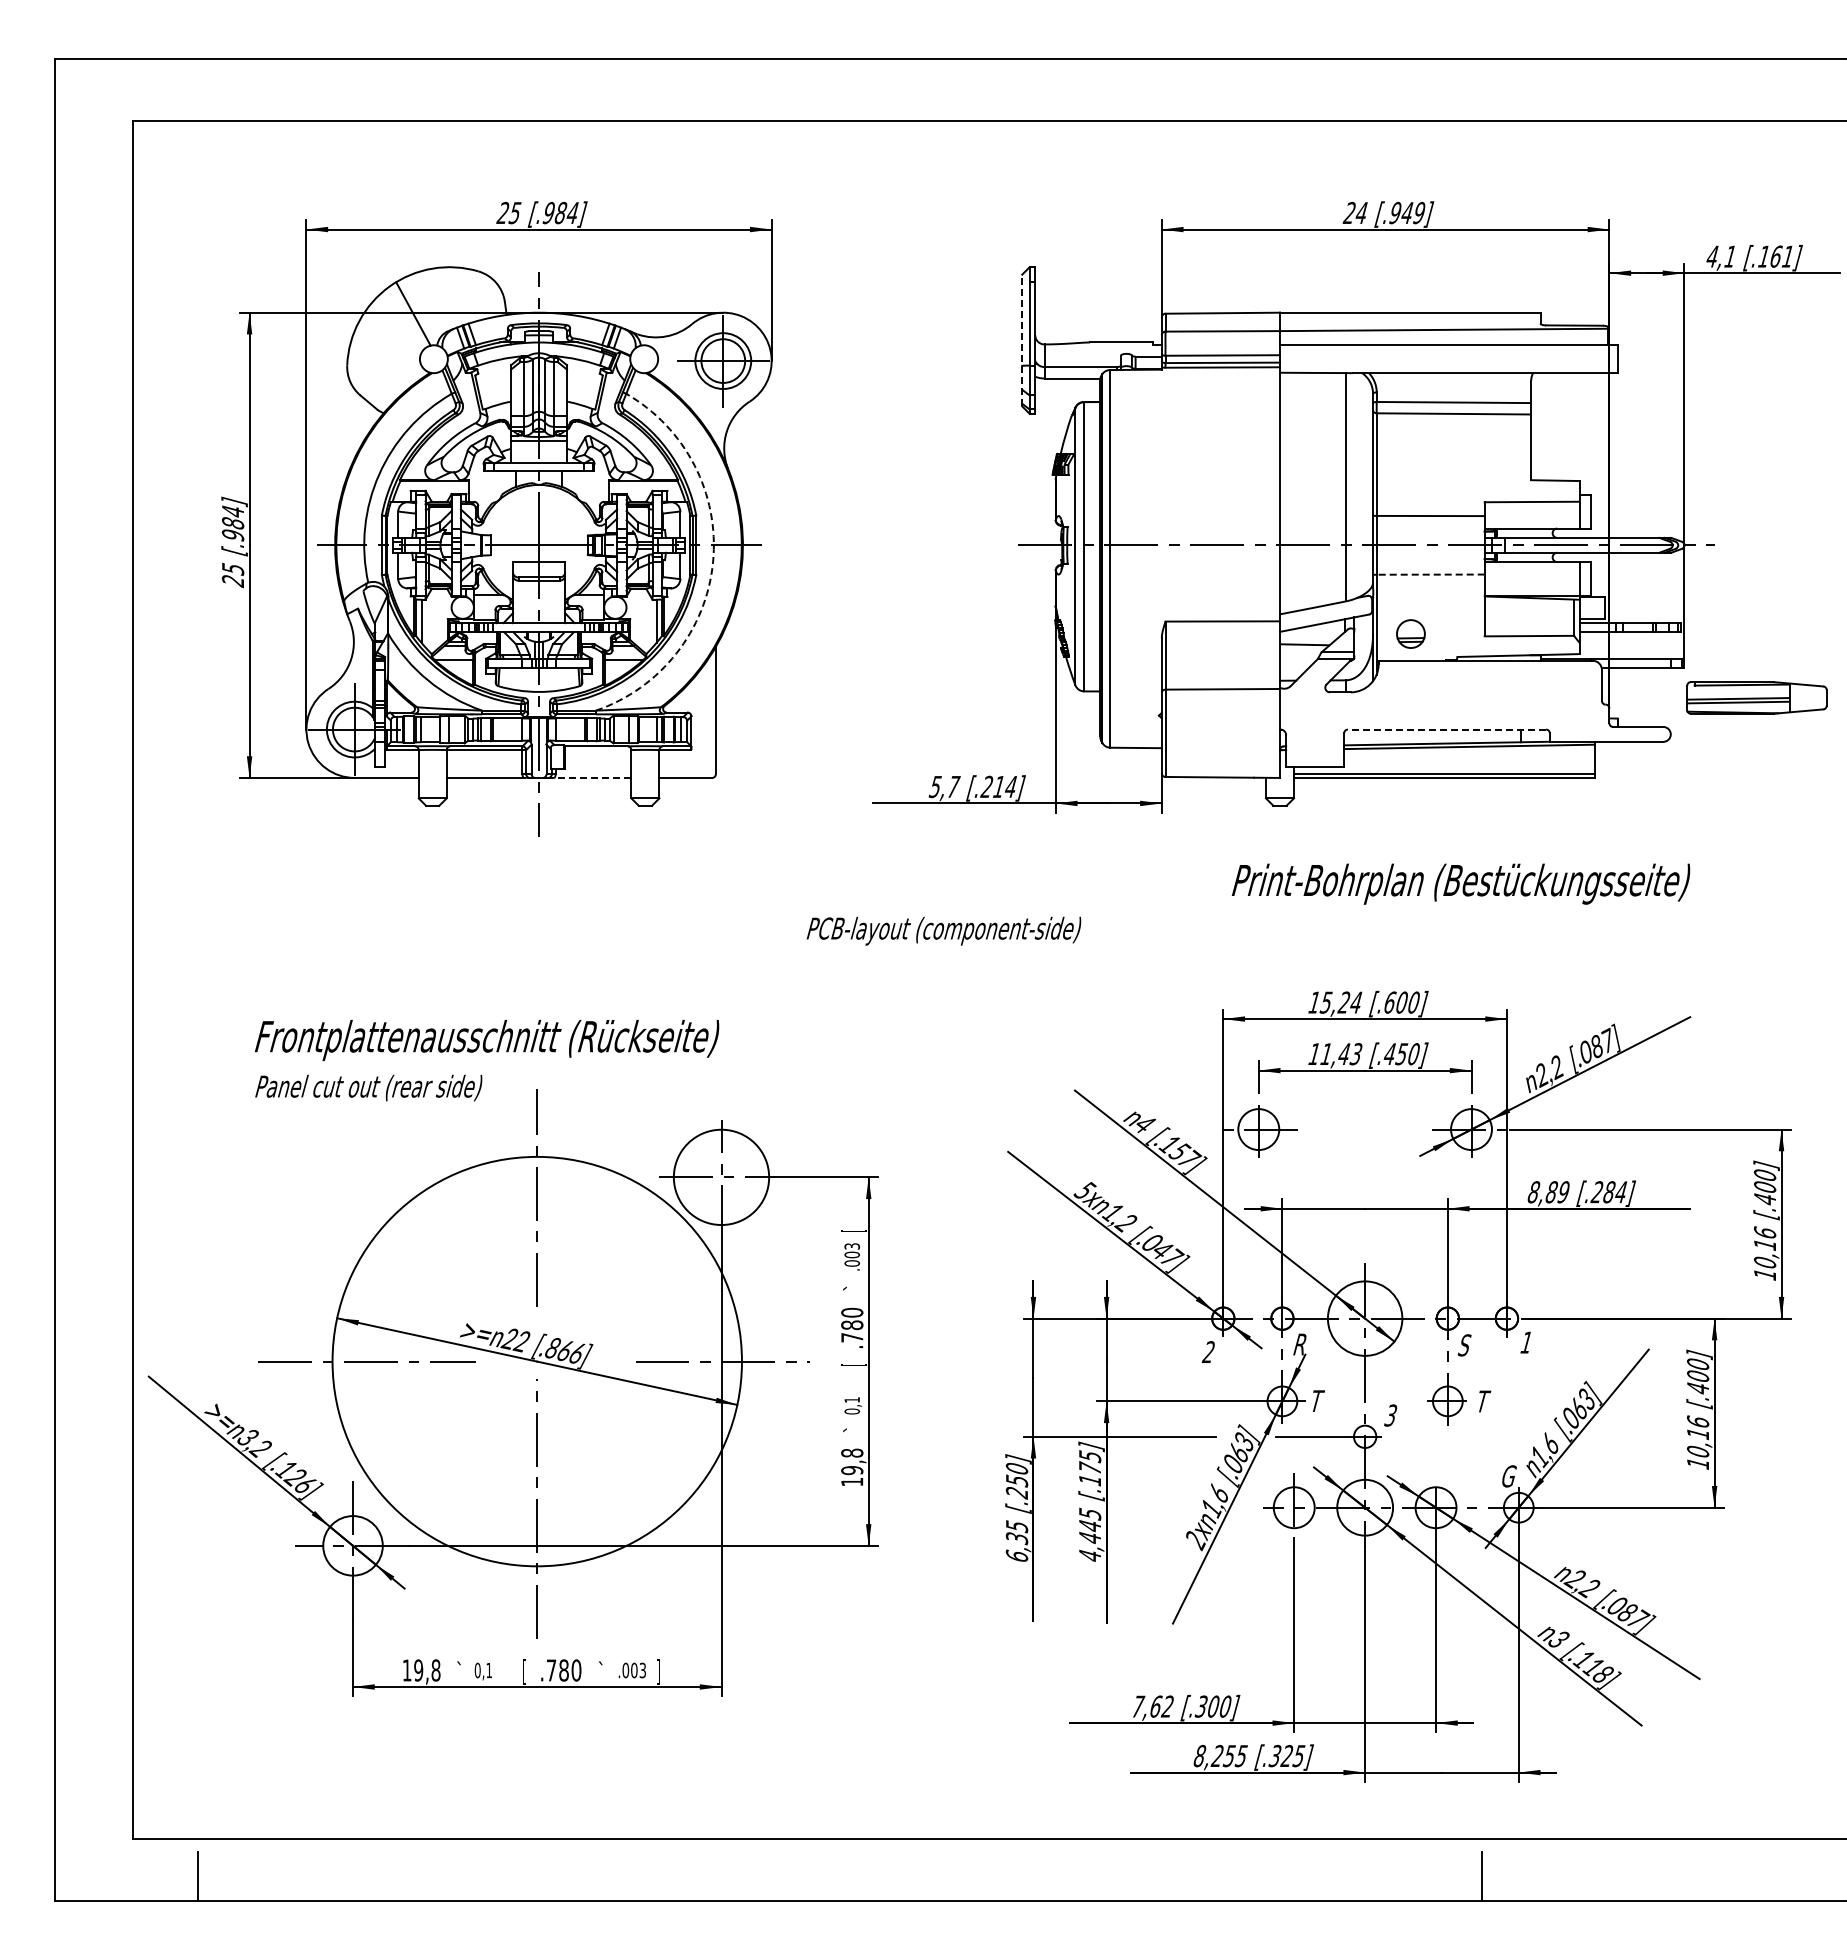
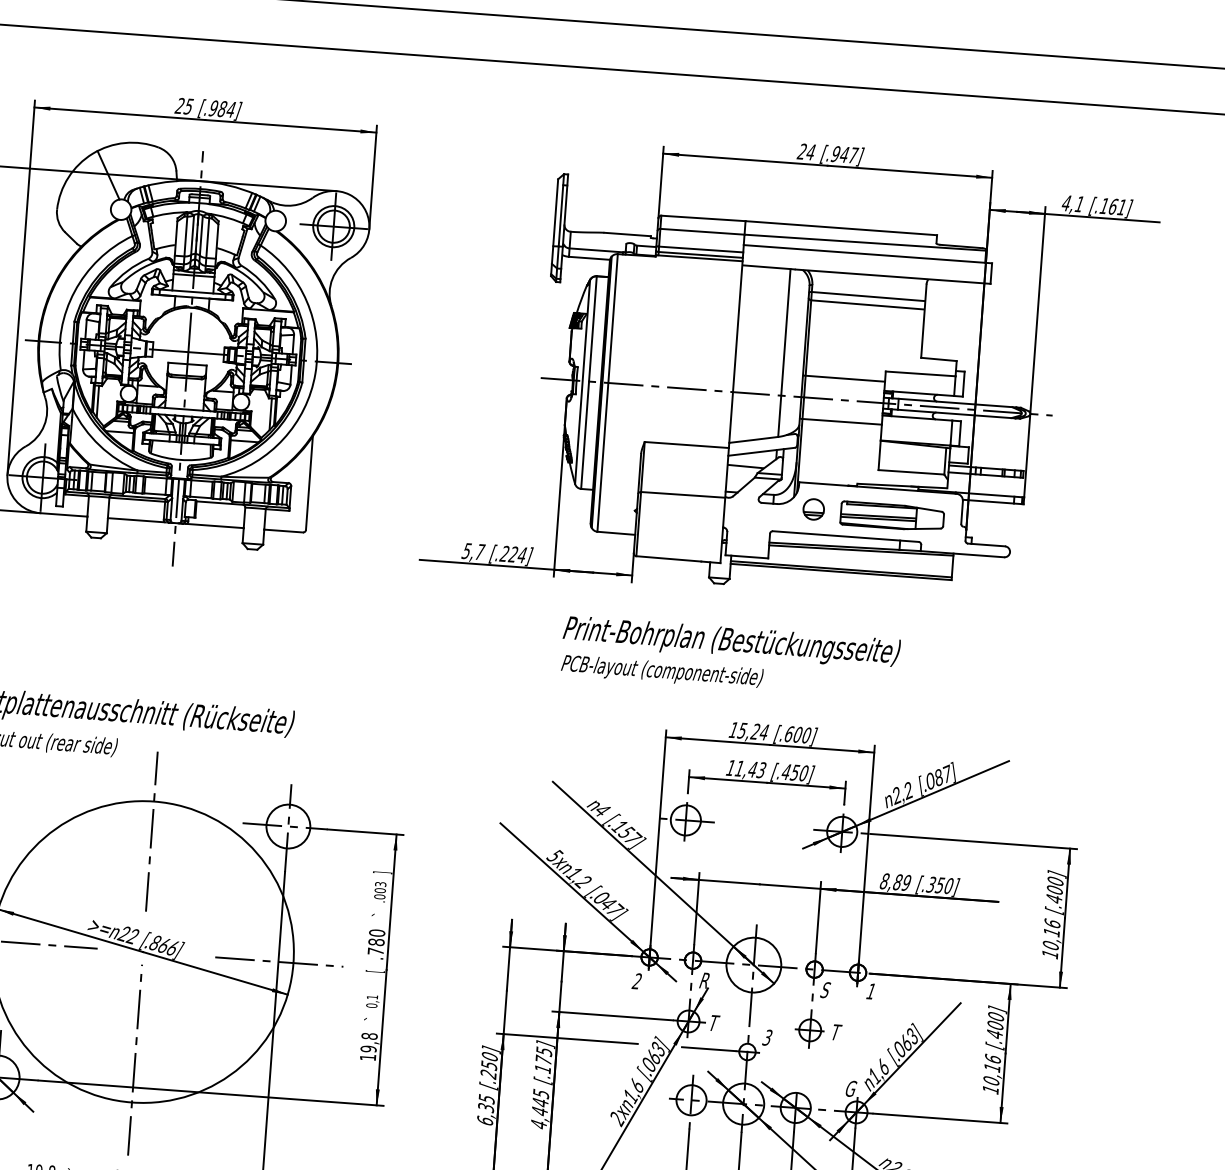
text: (1419, 212) -> (853, 155), [.949] -> [.947]
line: (1022, 340) -> (554, 227), dashed -> solid
arc: (713, 562) -> (315, 374), dashed -> solid
line: (1430, 574) -> (842, 421), dashed -> solid
part: (1410, 633) -> (813, 509), moved
part: (1756, 697) -> (892, 516), moved
line: (1446, 729) -> (845, 536), dashed -> solid
line: (592, 777) -> (215, 525), dashed -> solid
text: (998, 786) -> (513, 554), [.214] -> [.224]
text: (1460, 883) -> (731, 641), moved
text: (943, 930) -> (661, 671), moved
circle: (721, 1177) -> (288, 826), size x0.62
text: (1608, 1192) -> (939, 885), [.284] -> [.350]
text: (853, 1230) -> (382, 872), [ -> ]

